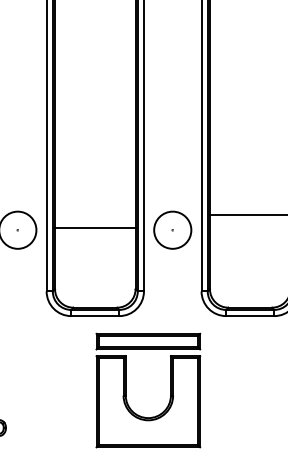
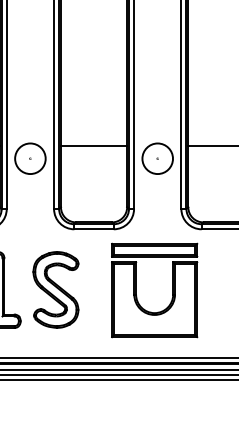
line: (94, 228) -> (93, 146), moved
part: (48, 389) -> (55, 289), added
part: (126, 390) -> (136, 290), moved

